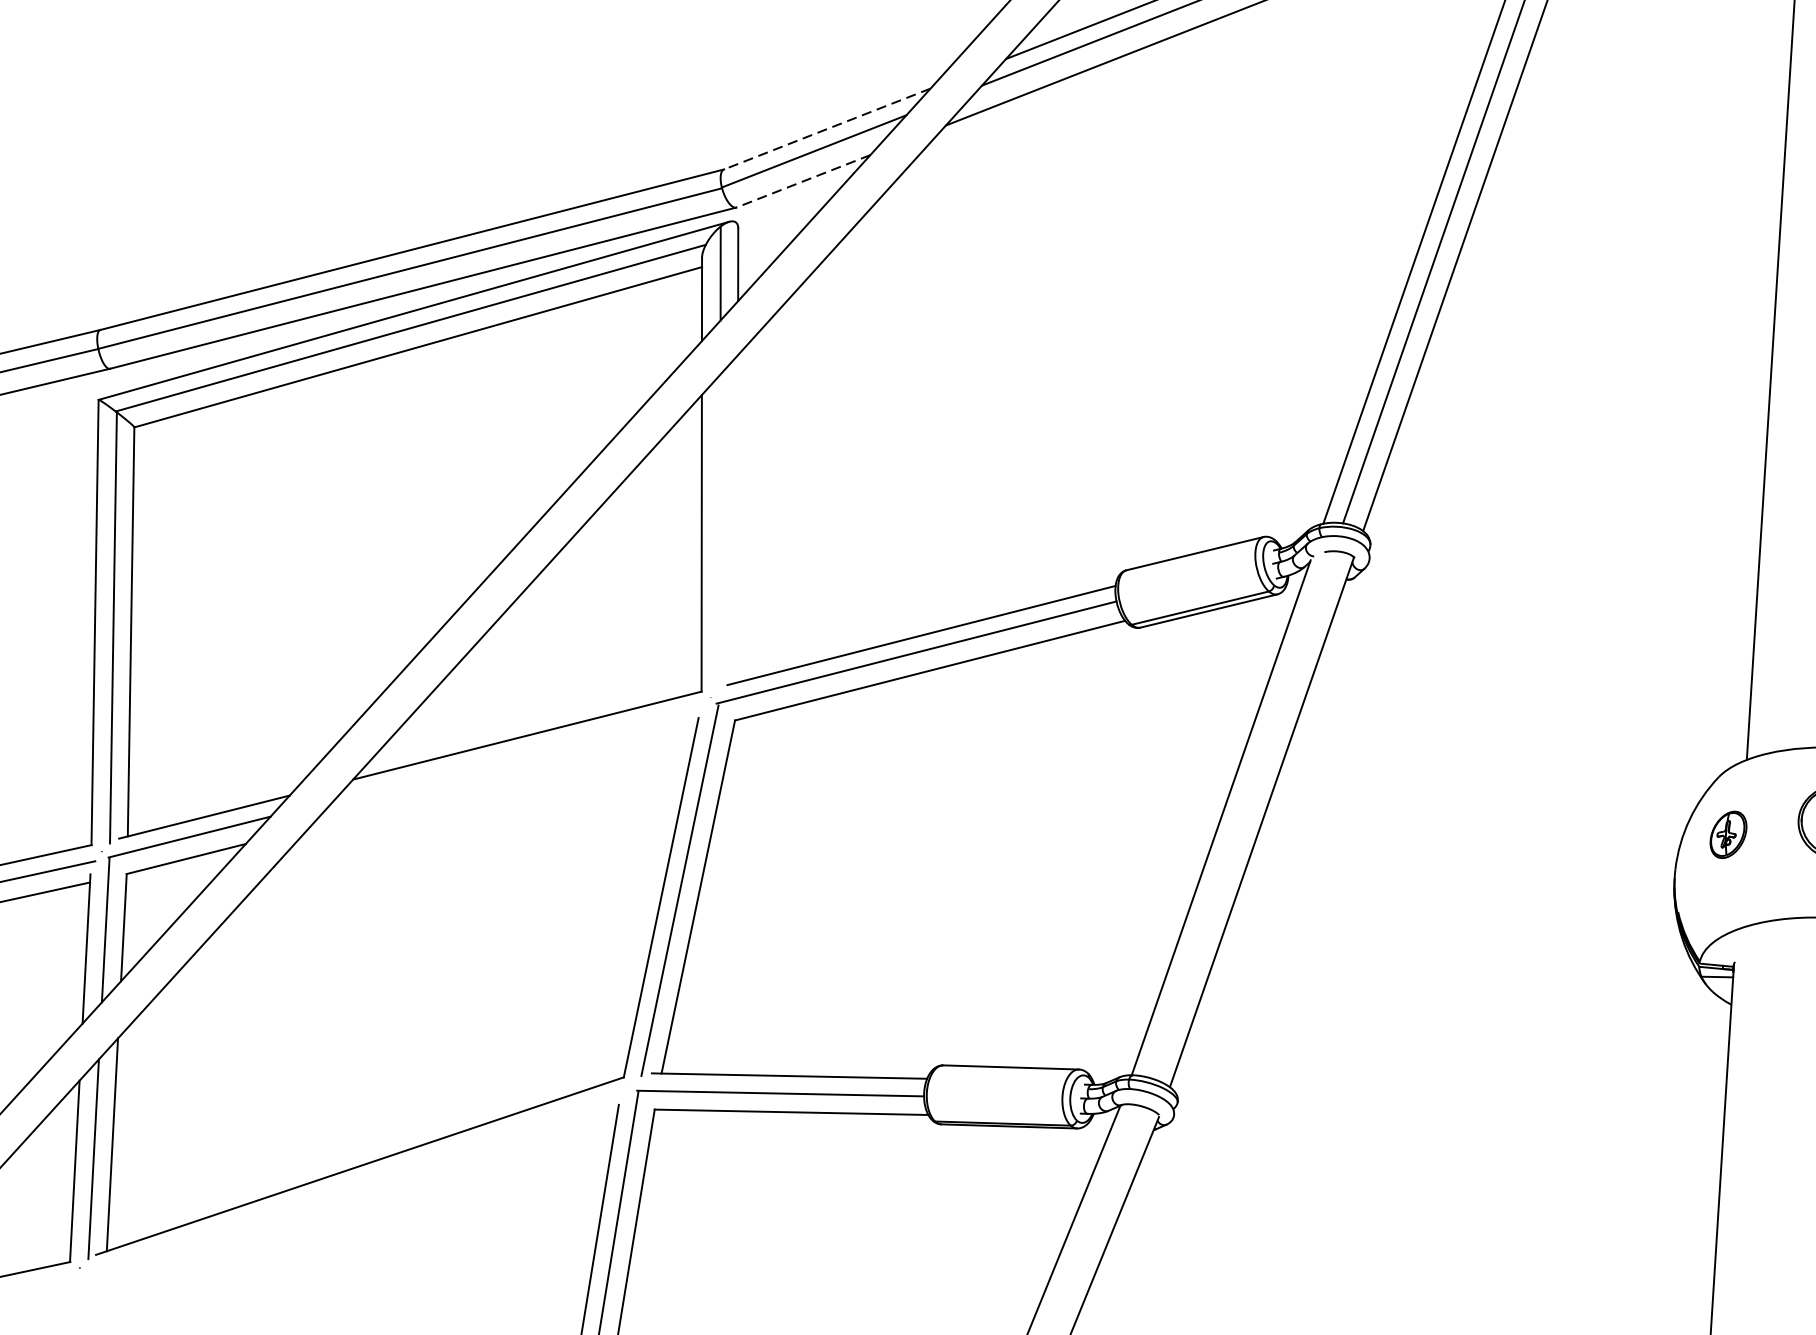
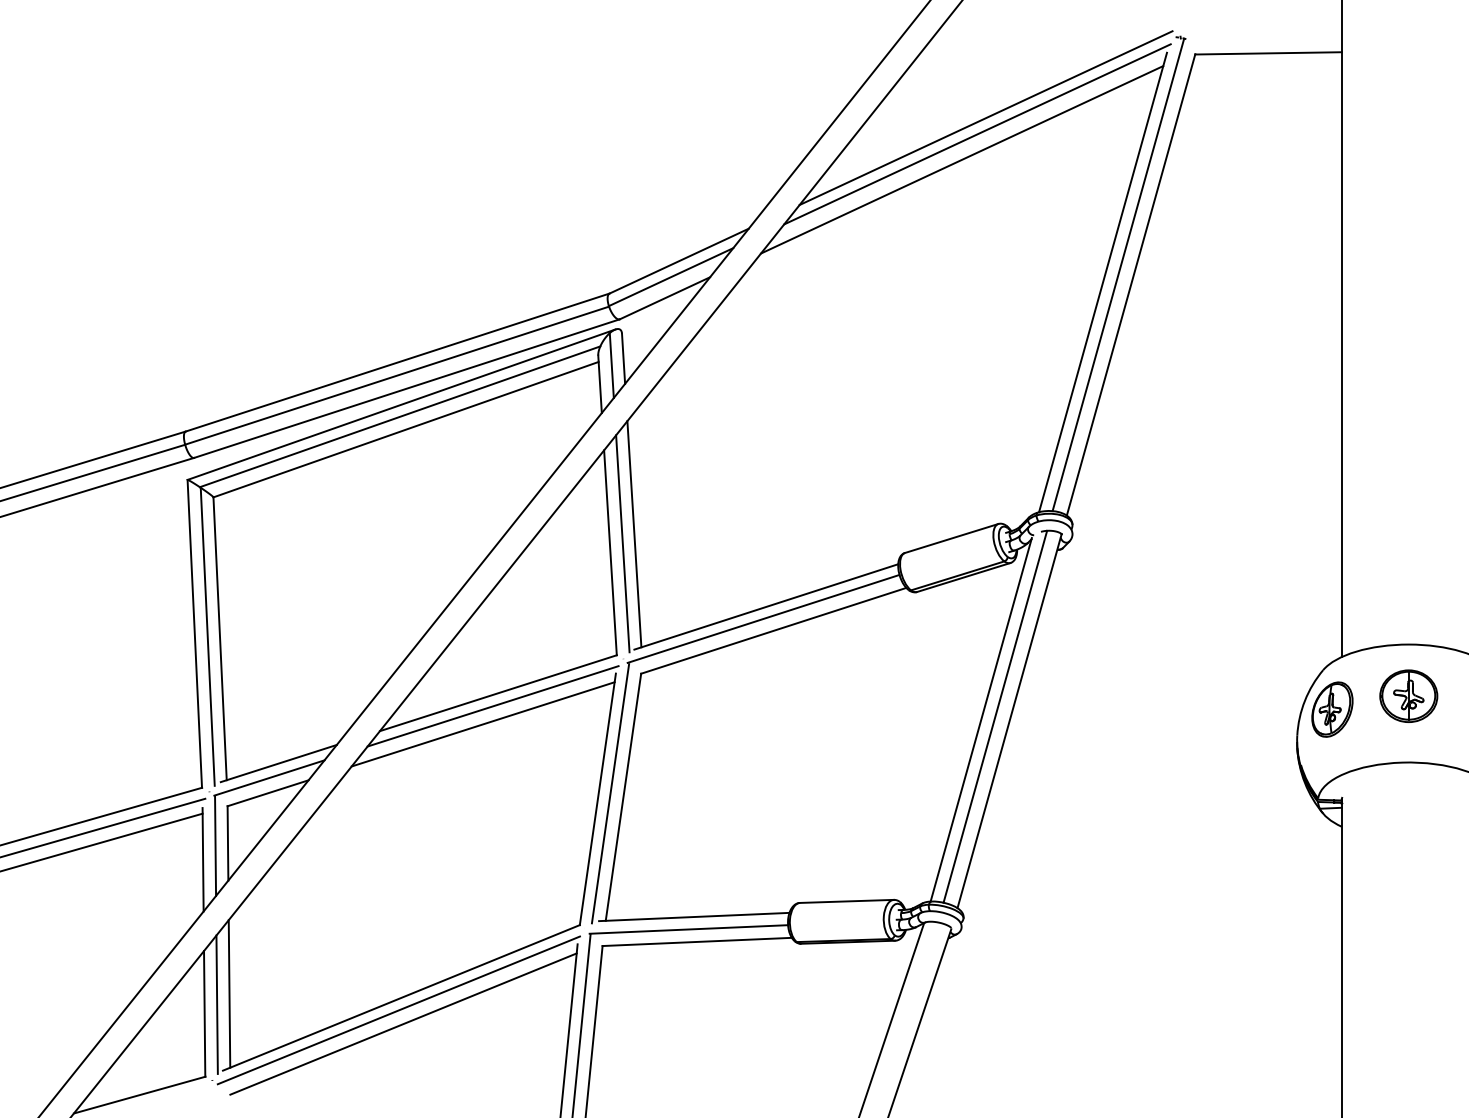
line: (827, 129) -> (679, 261), dashed -> solid
line: (804, 181) -> (665, 298), dashed -> solid
line: (738, 519) -> (634, 534), added
line: (719, 531) -> (622, 543), added
line: (517, 754) -> (492, 706), added
line: (501, 779) -> (482, 724), added
line: (1242, 814) -> (995, 716), added
part: (1728, 834) -> (1332, 709), size x1.67
line: (354, 1184) -> (398, 1010), added
line: (360, 1203) -> (403, 1023), added

